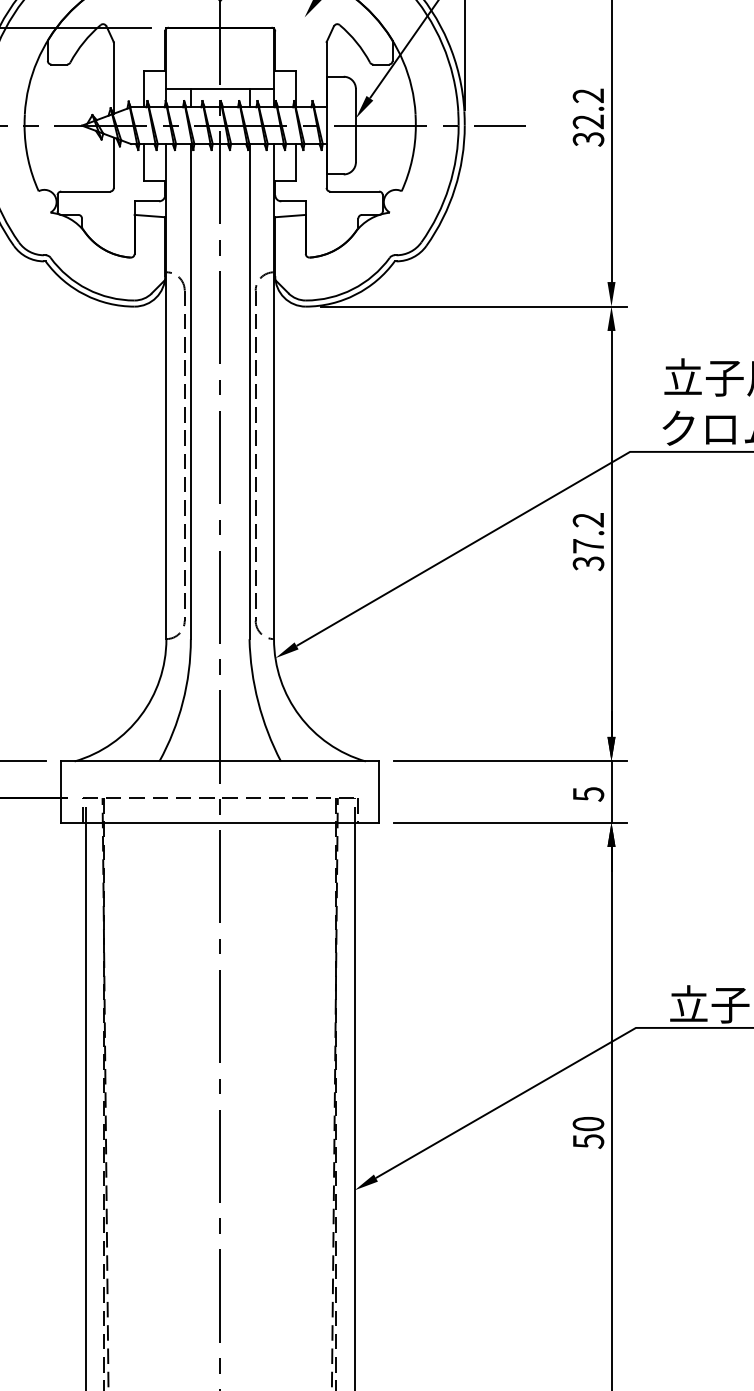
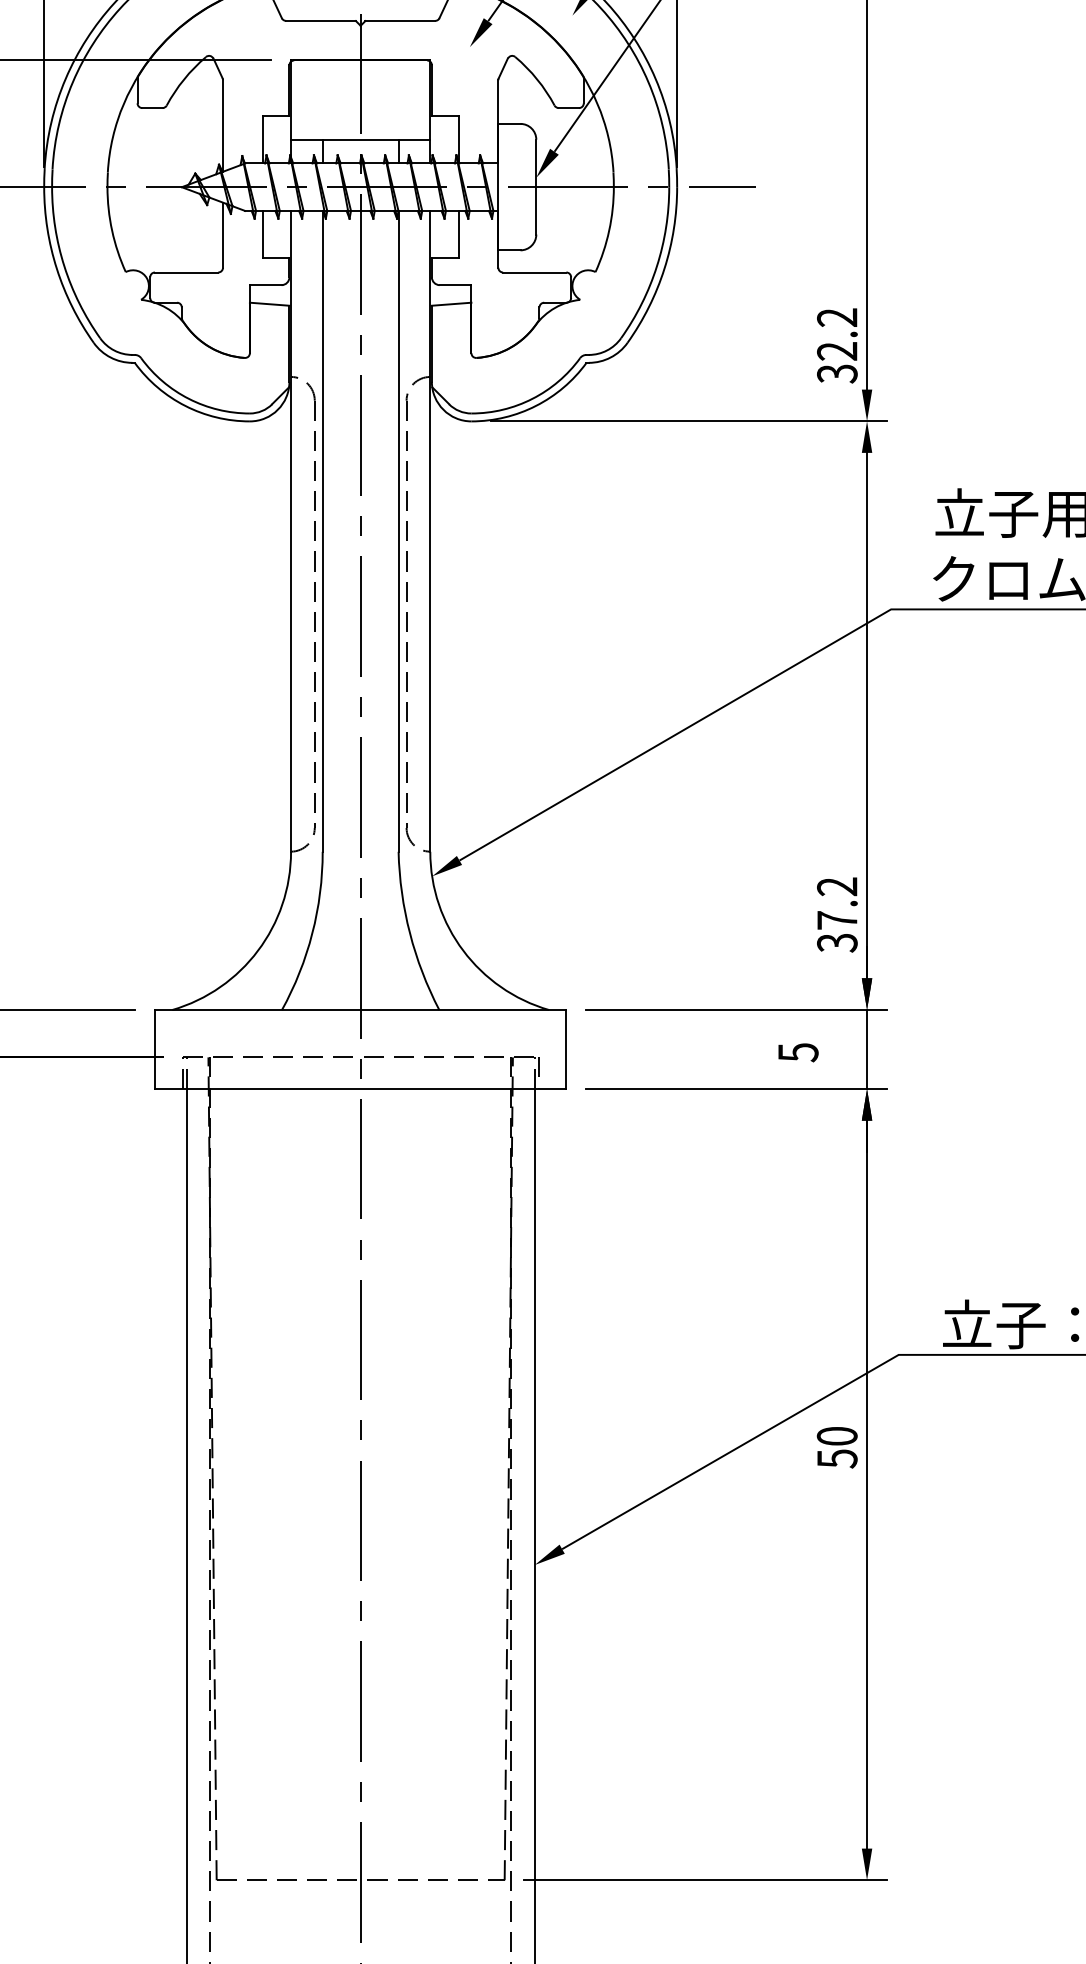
text: (588, 117) -> (837, 345), moved
text: (588, 541) -> (837, 914), moved
text: (588, 794) -> (798, 1052), moved
text: (587, 1132) -> (836, 1447), moved

